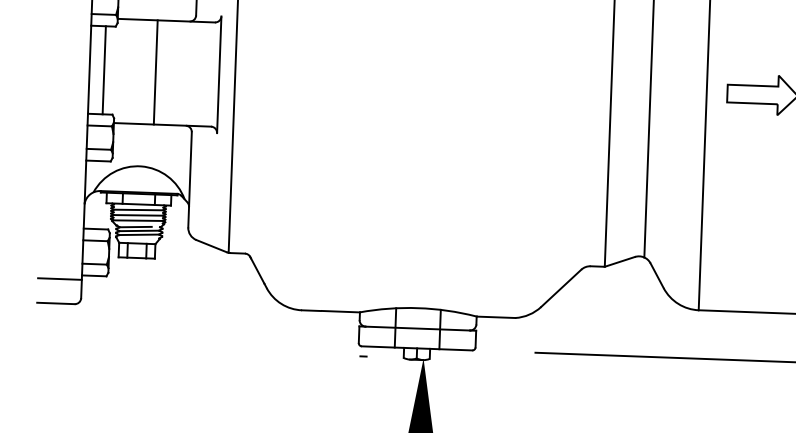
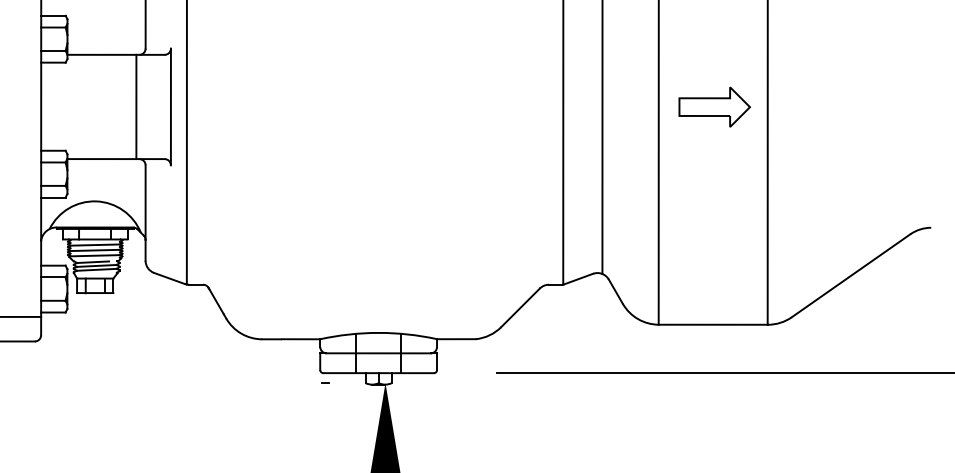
line: (103, 70) -> (55, 106), removed
line: (155, 71) -> (136, 106), moved

